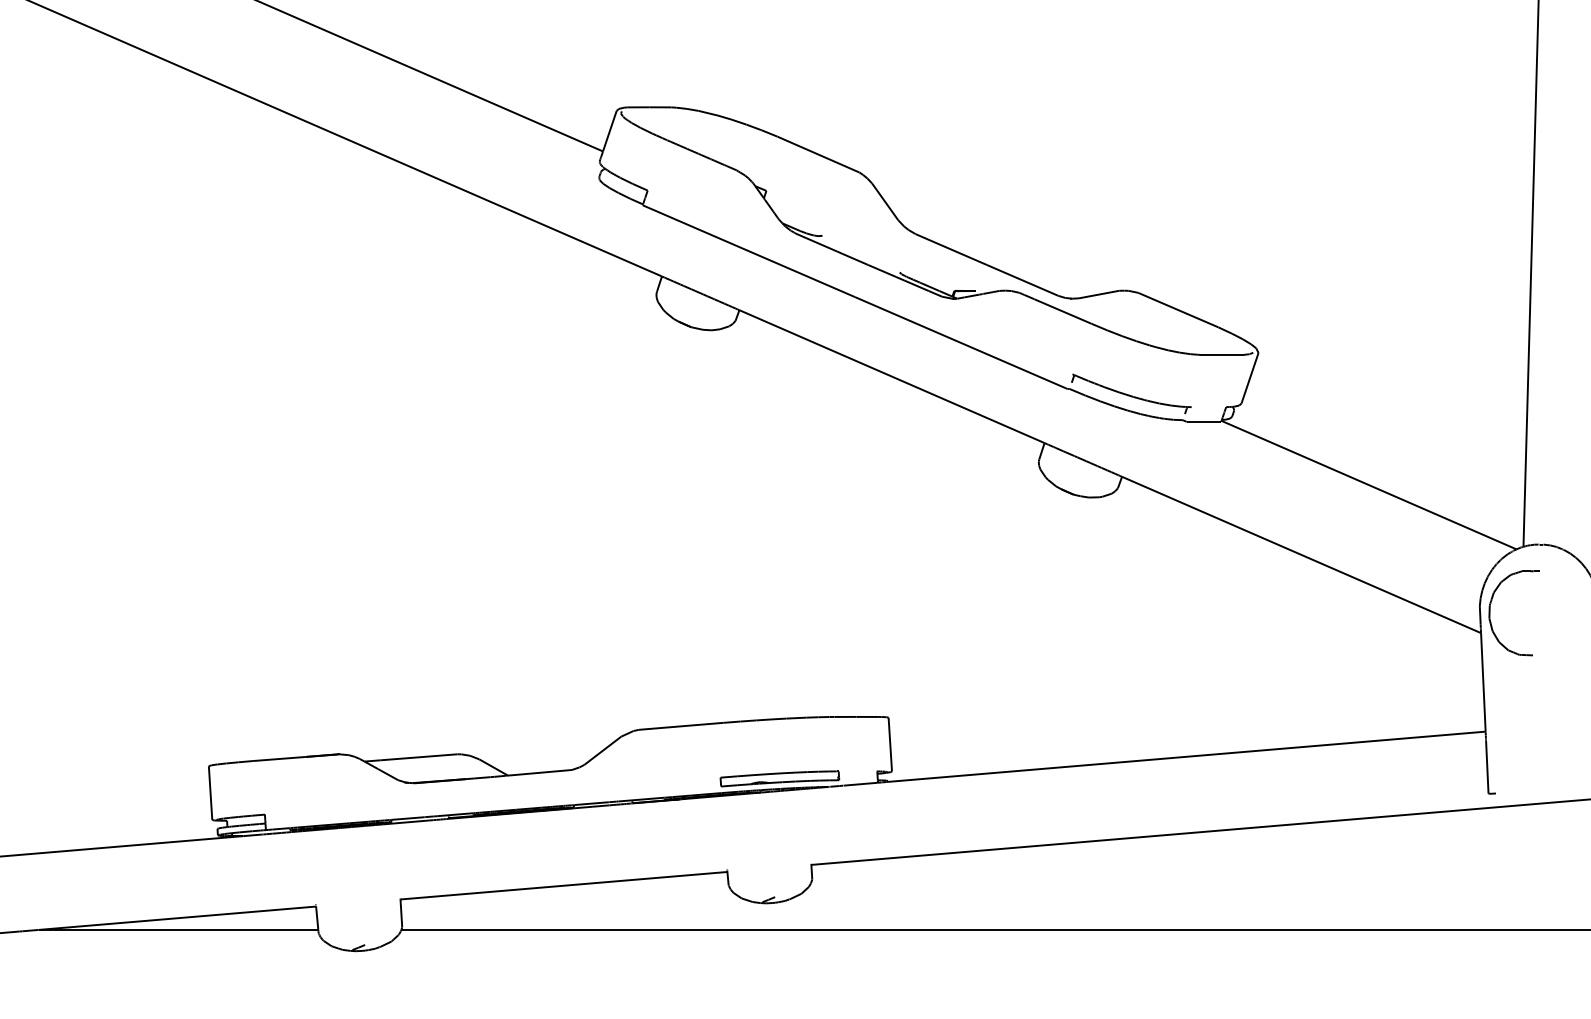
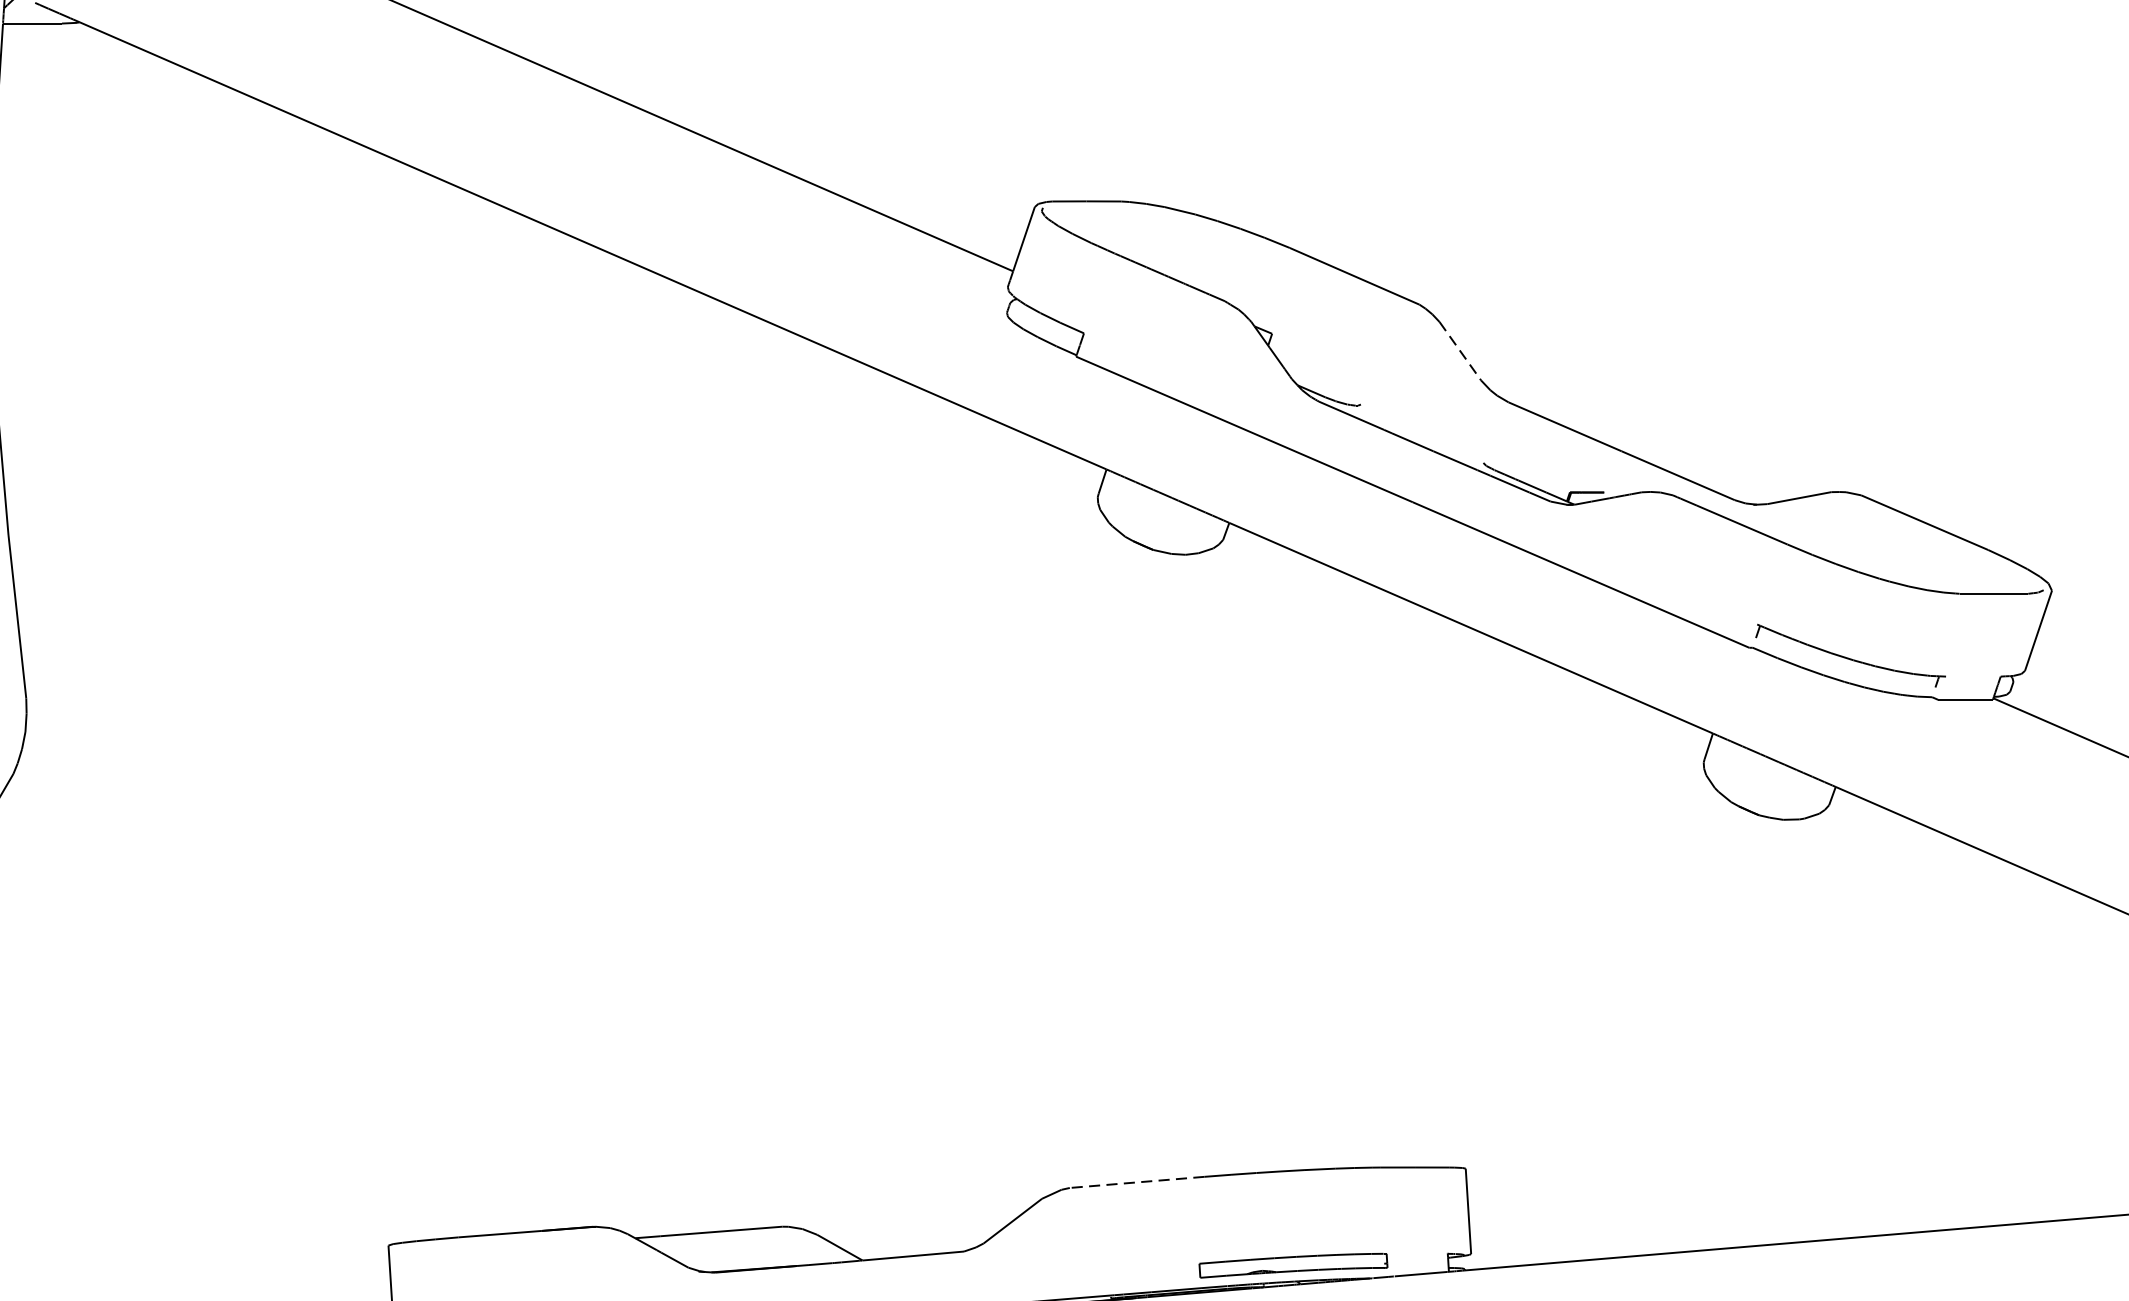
line: (885, 201) -> (1460, 350), solid -> dashed
line: (681, 726) -> (1137, 1182), solid -> dashed

